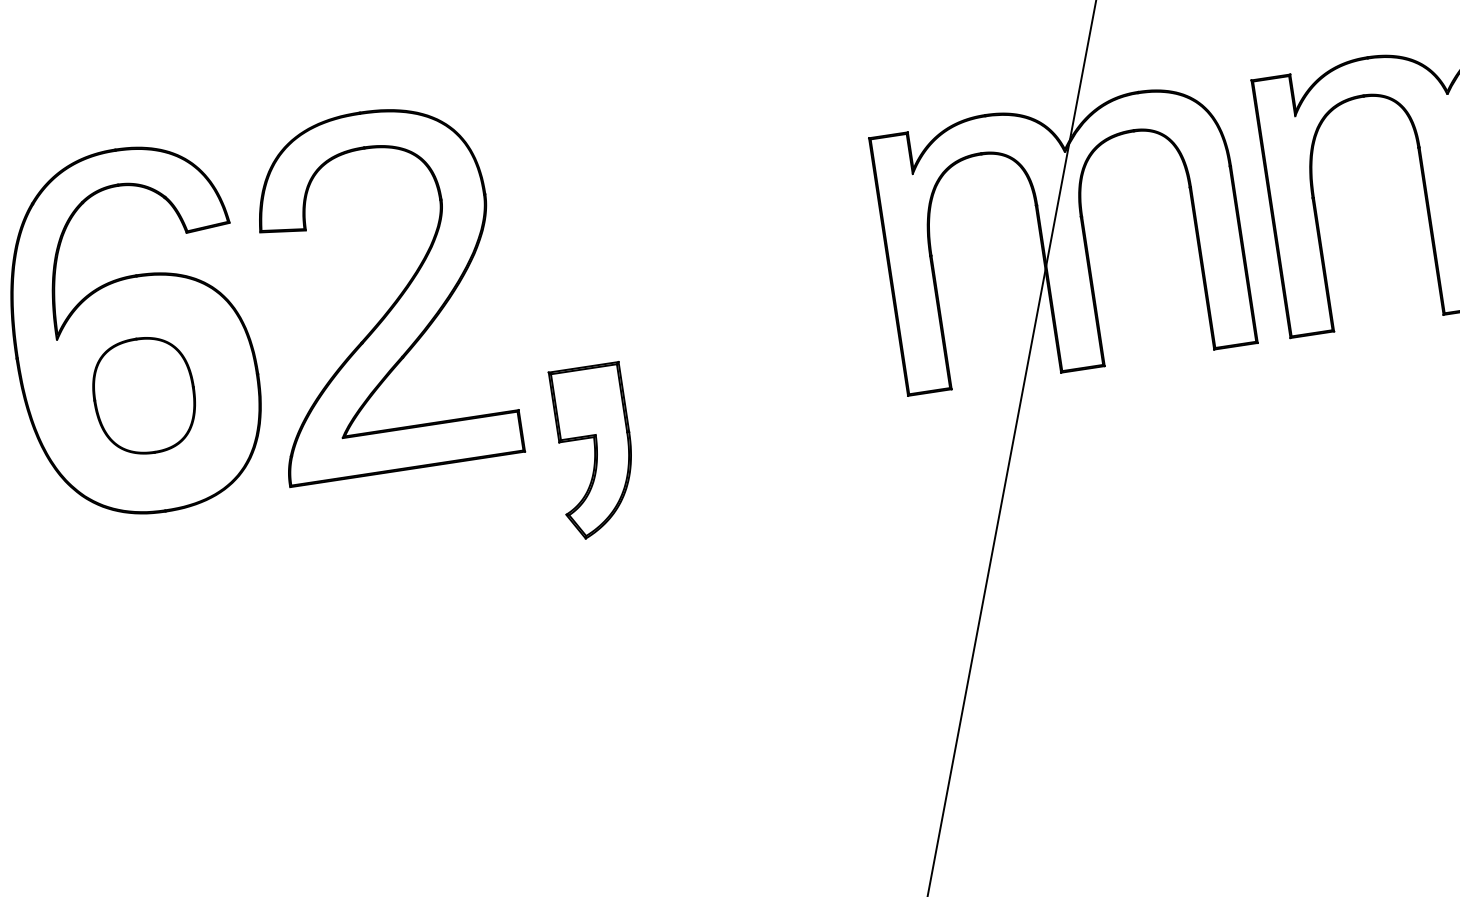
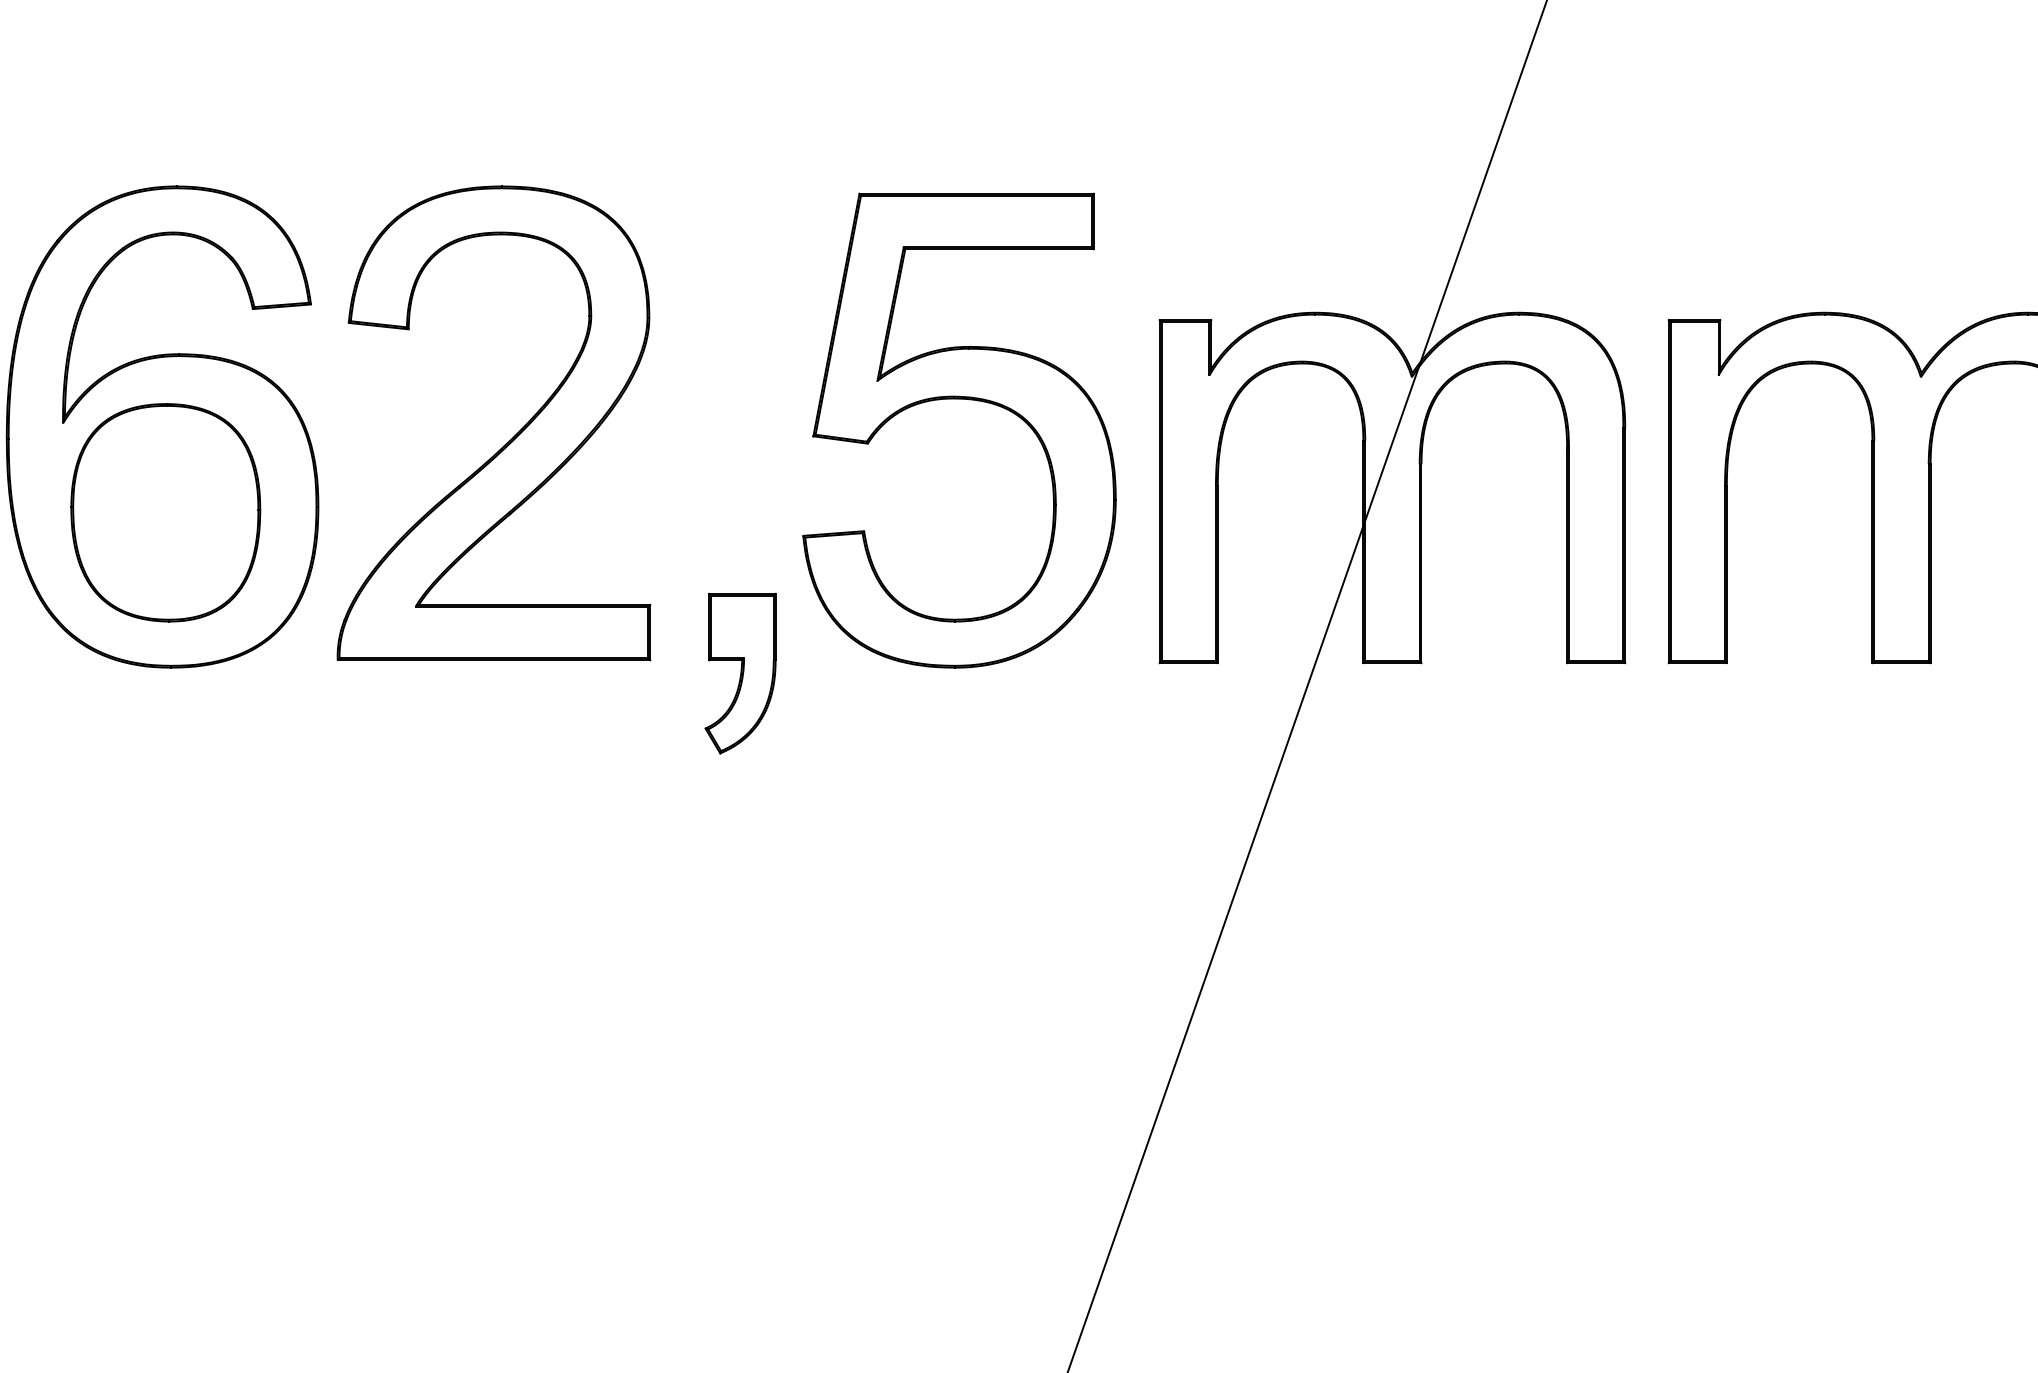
part: (727, 220) -> (959, 399), added
part: (144, 395) -> (165, 512), size x1.43
part: (594, 451) -> (740, 673), size x0.71

